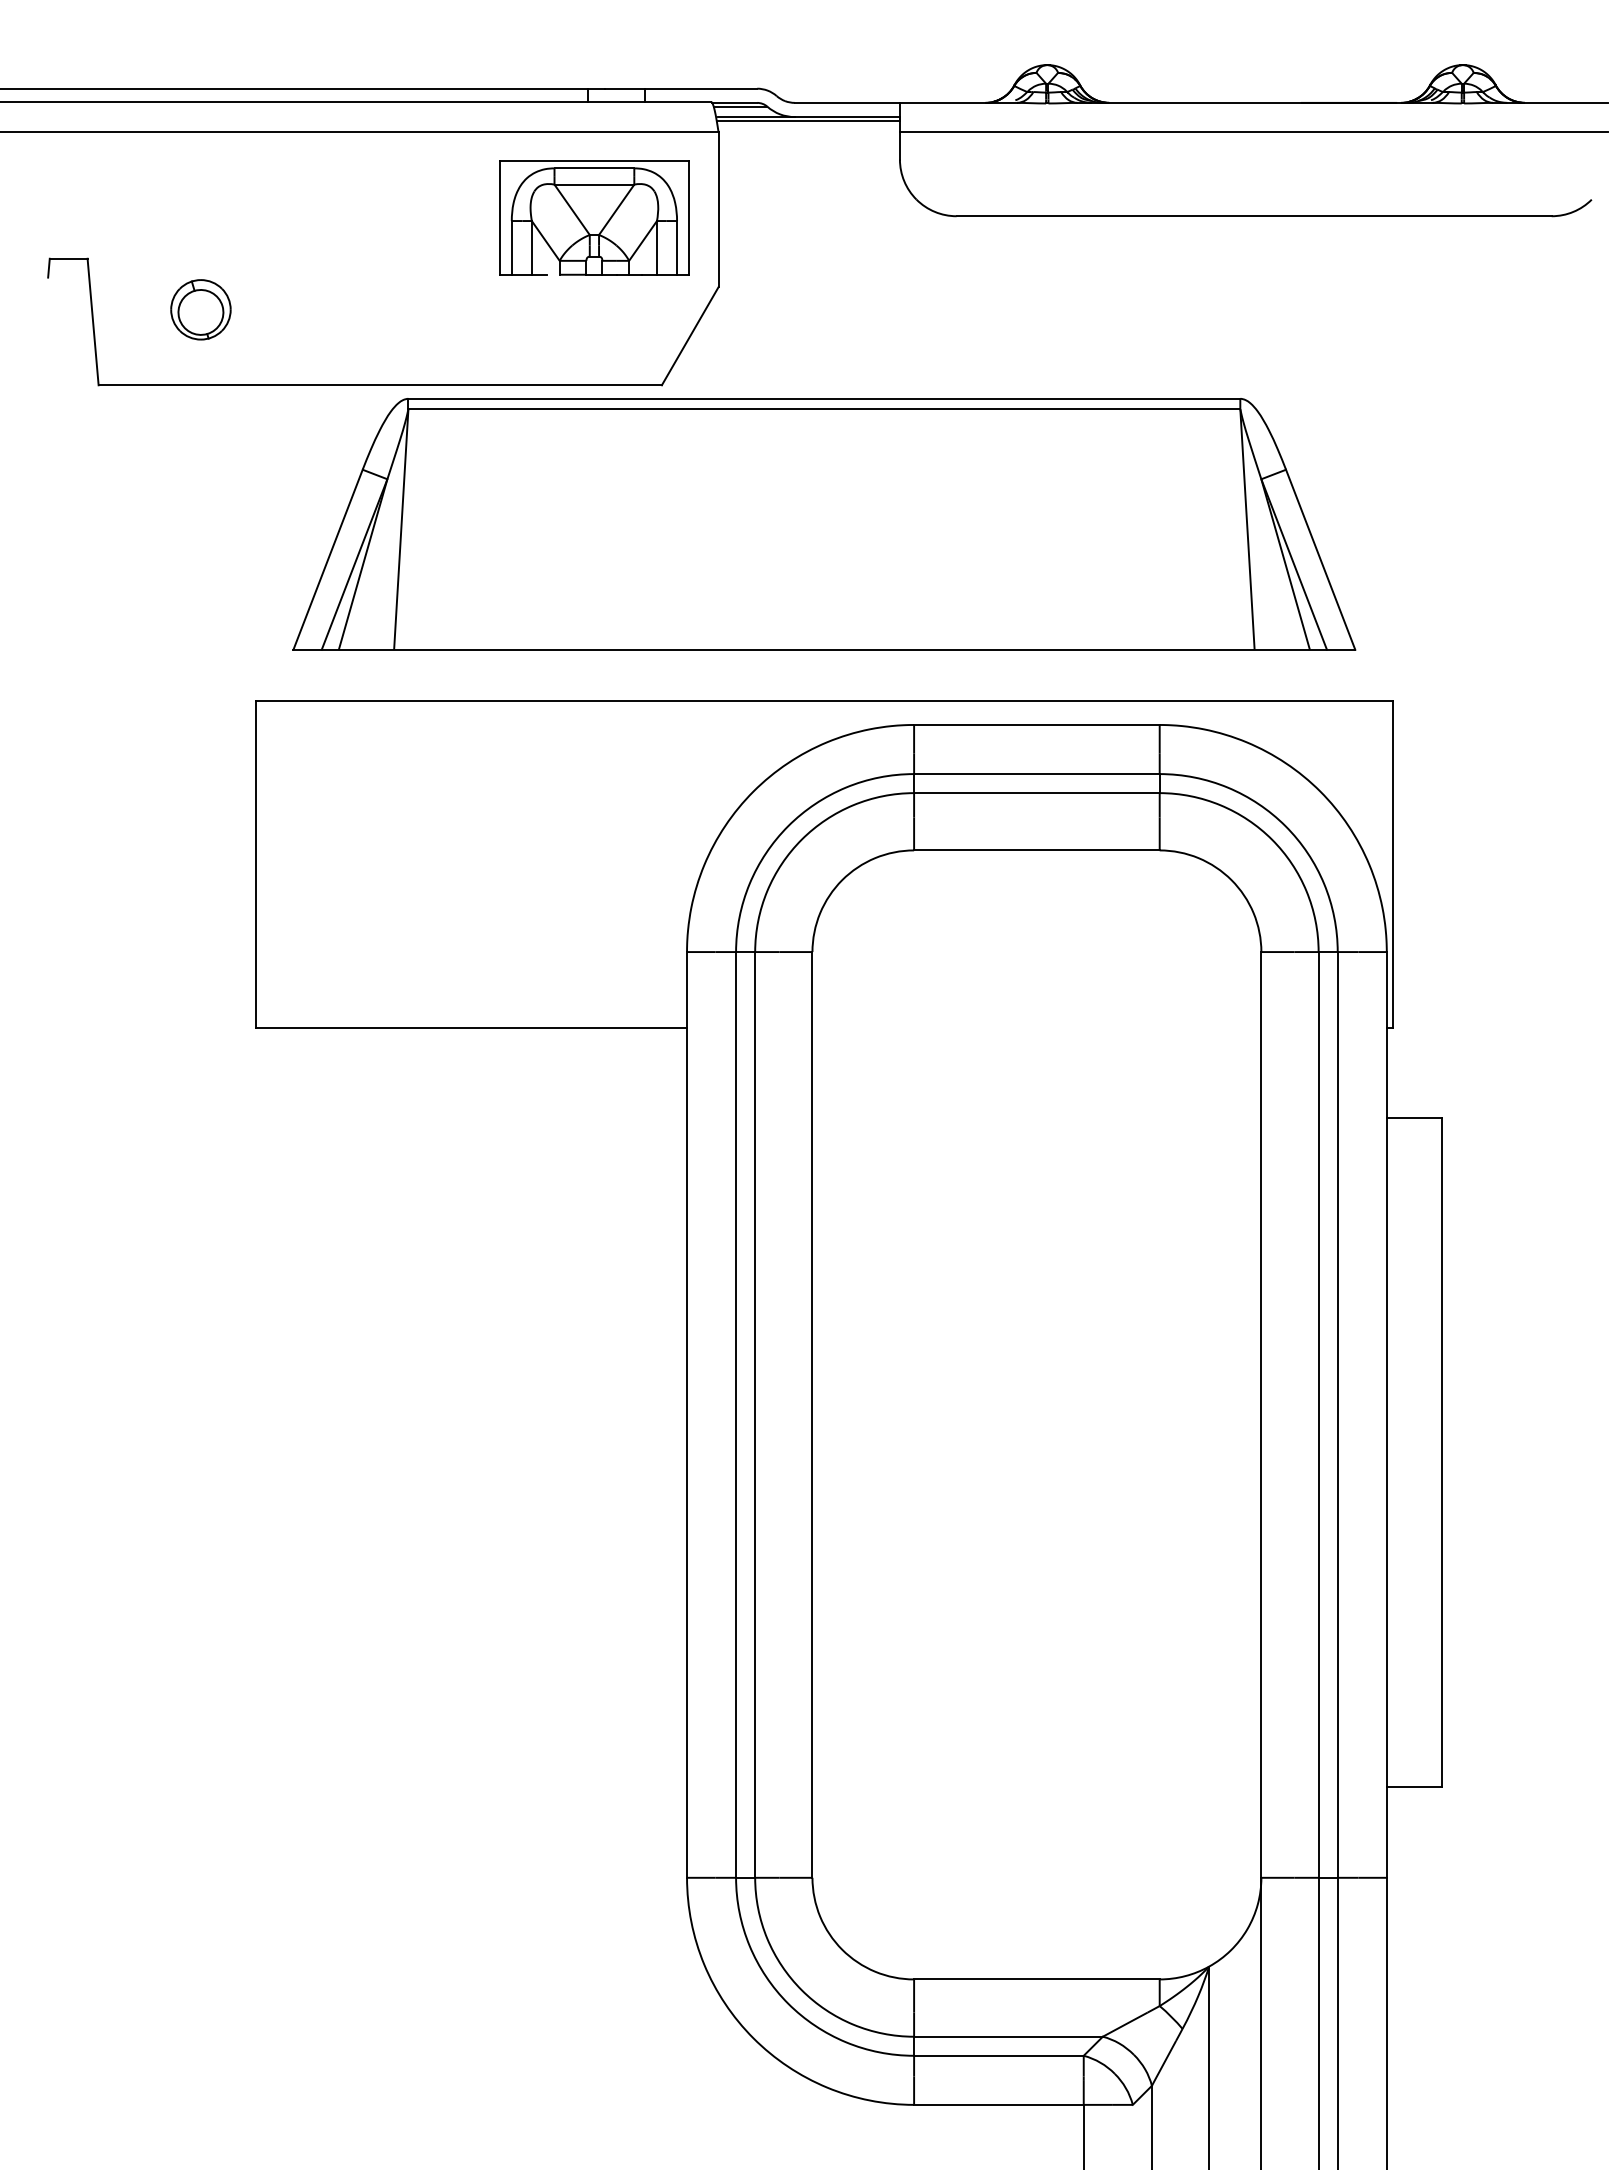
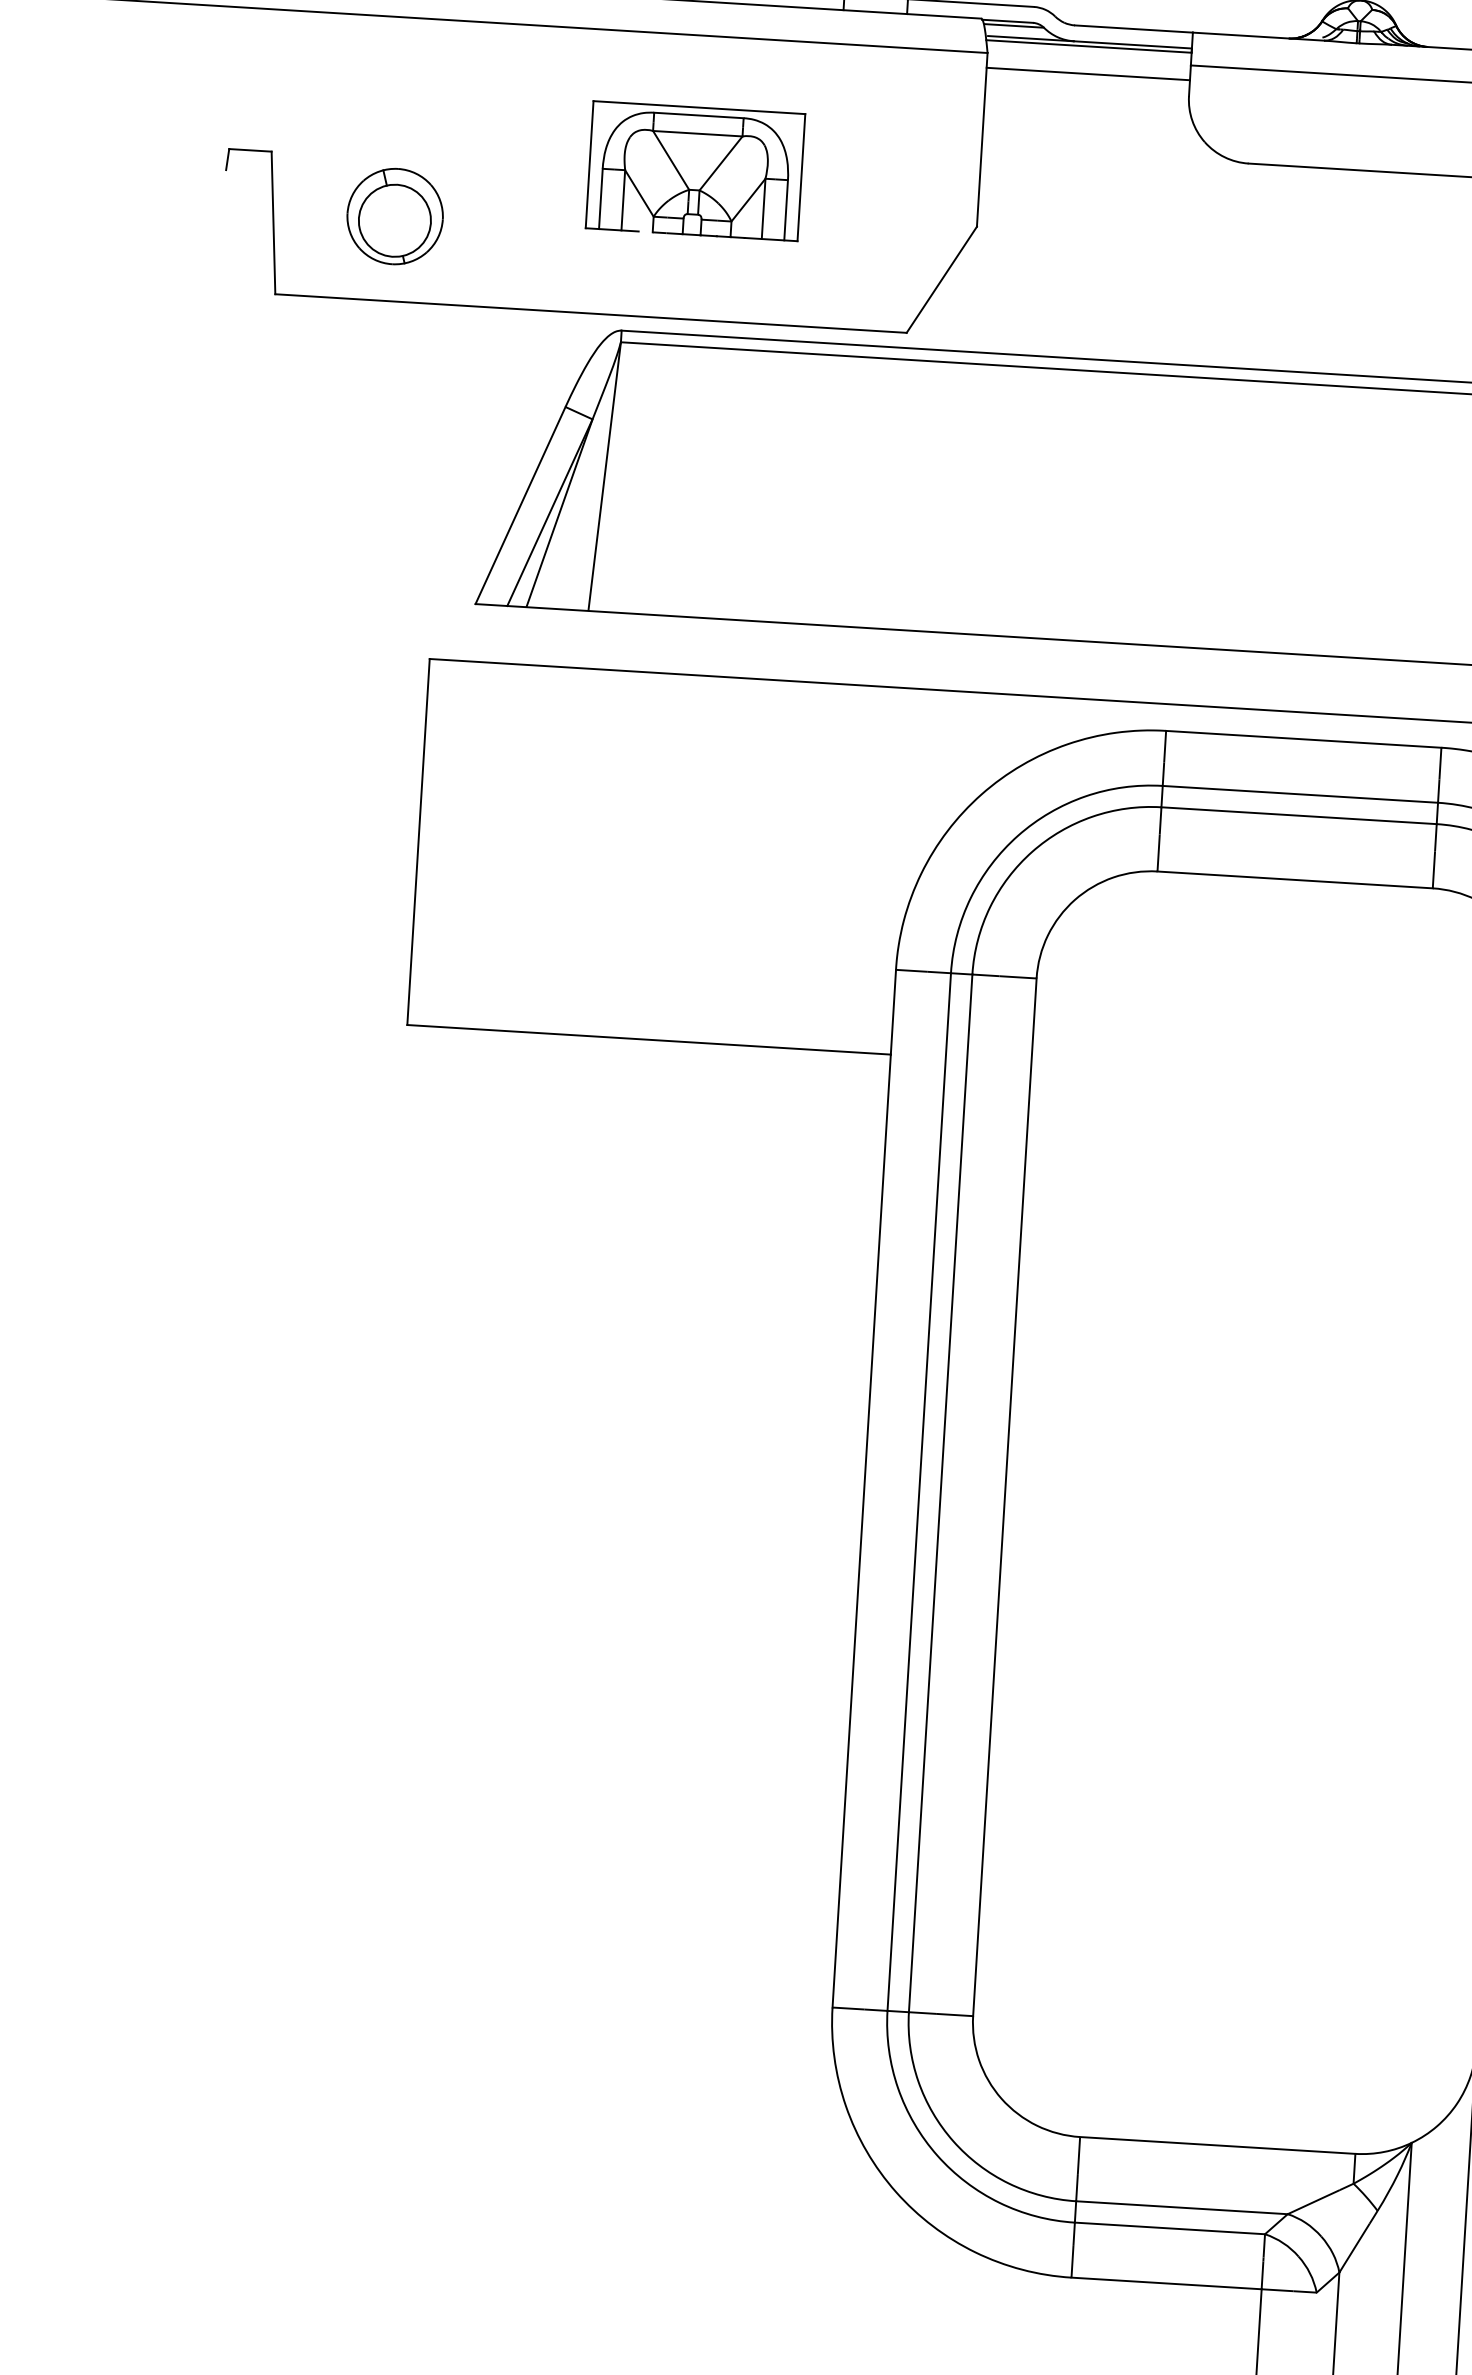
line: (808, 145) -> (1087, 74), added
part: (594, 217) -> (695, 170), moved
part: (200, 309) -> (394, 216), size x1.43

